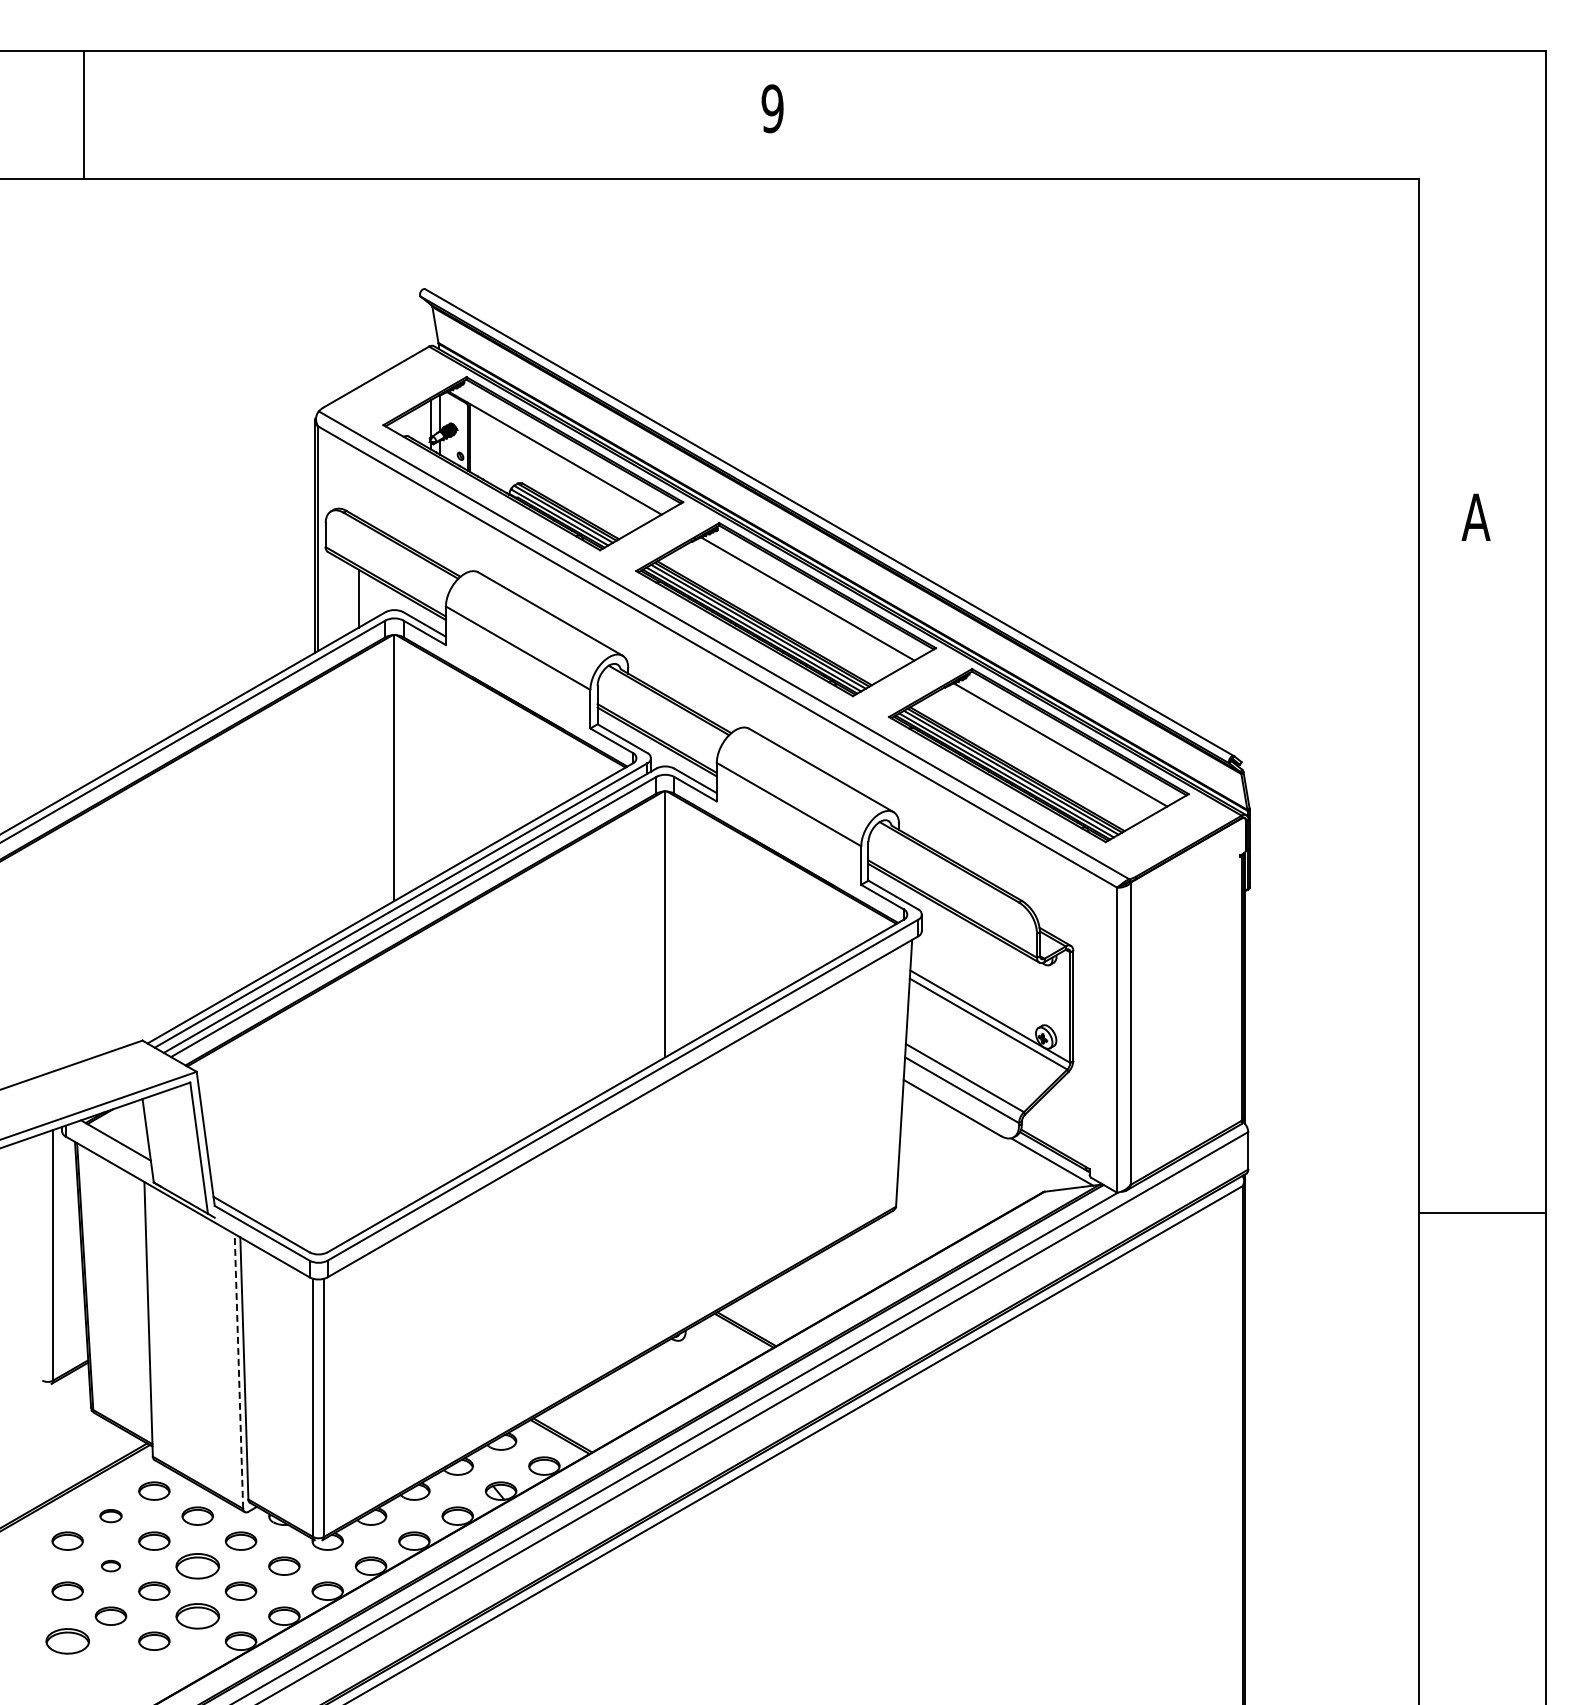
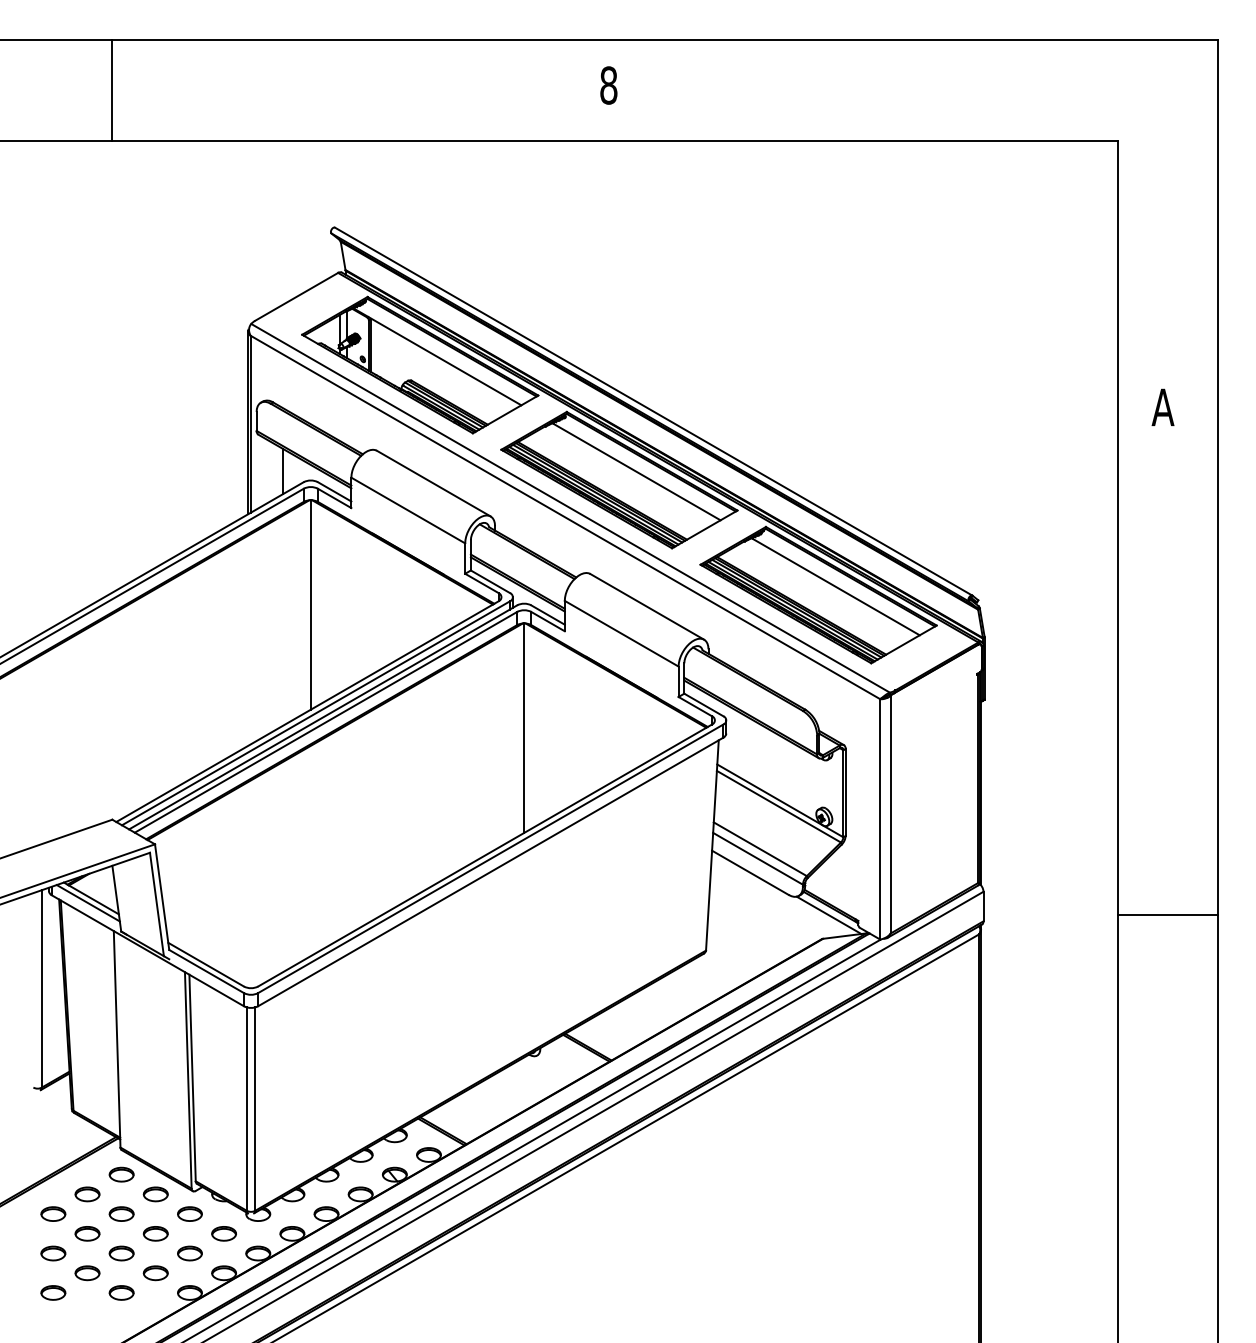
text: (772, 108) -> (608, 85), 9 -> 8
line: (83, 114) -> (111, 90), moved
line: (112, 1146) -> (88, 903), added
line: (1482, 1213) -> (1168, 915), moved
line: (238, 1370) -> (187, 1079), dashed -> solid
part: (110, 1515) -> (87, 1193), size x1.43
part: (110, 1565) -> (87, 1233), size x1.67
part: (197, 1565) -> (155, 1233), size x0.71
part: (197, 1615) -> (155, 1272), size x0.71
part: (67, 1640) -> (53, 1292), size x0.71

